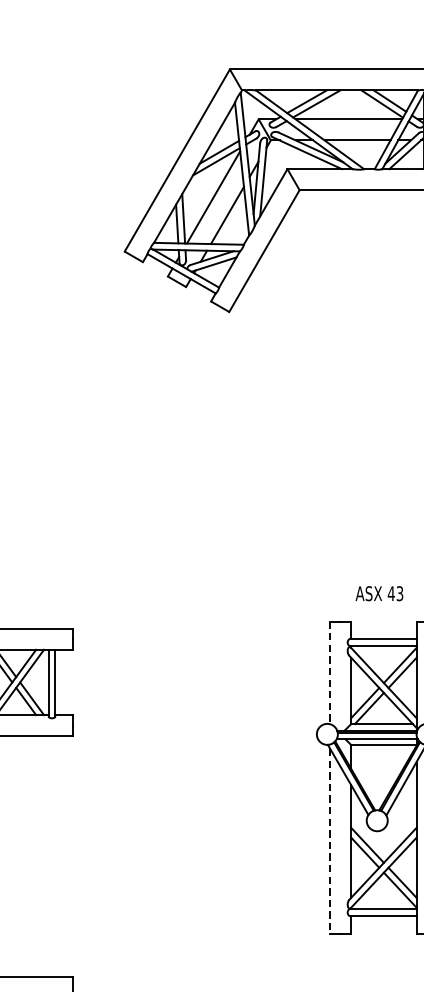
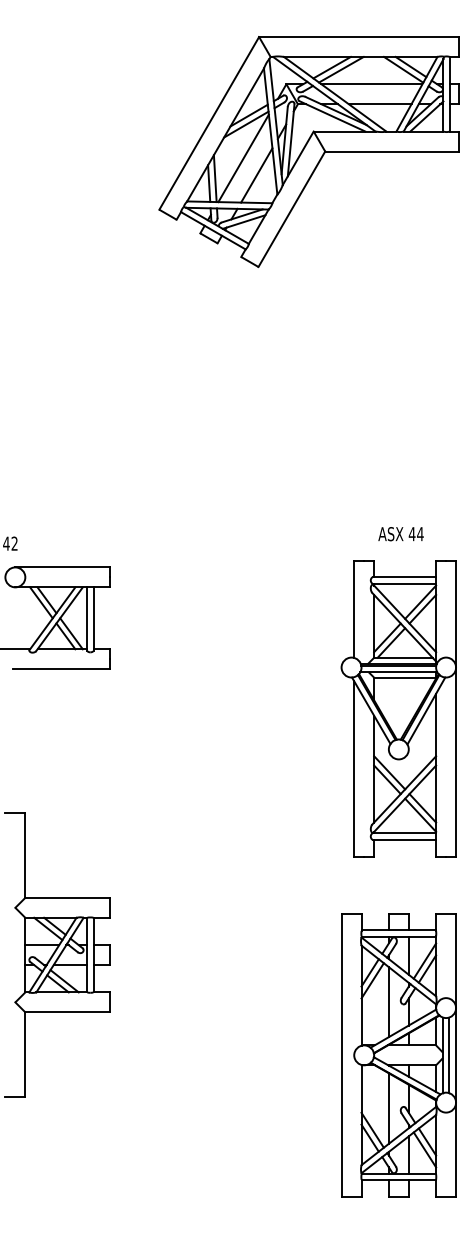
text: (400, 594) -> (420, 534), 43 -> 44
line: (330, 673) -> (354, 609), dashed -> solid
line: (330, 840) -> (354, 768), dashed -> solid

